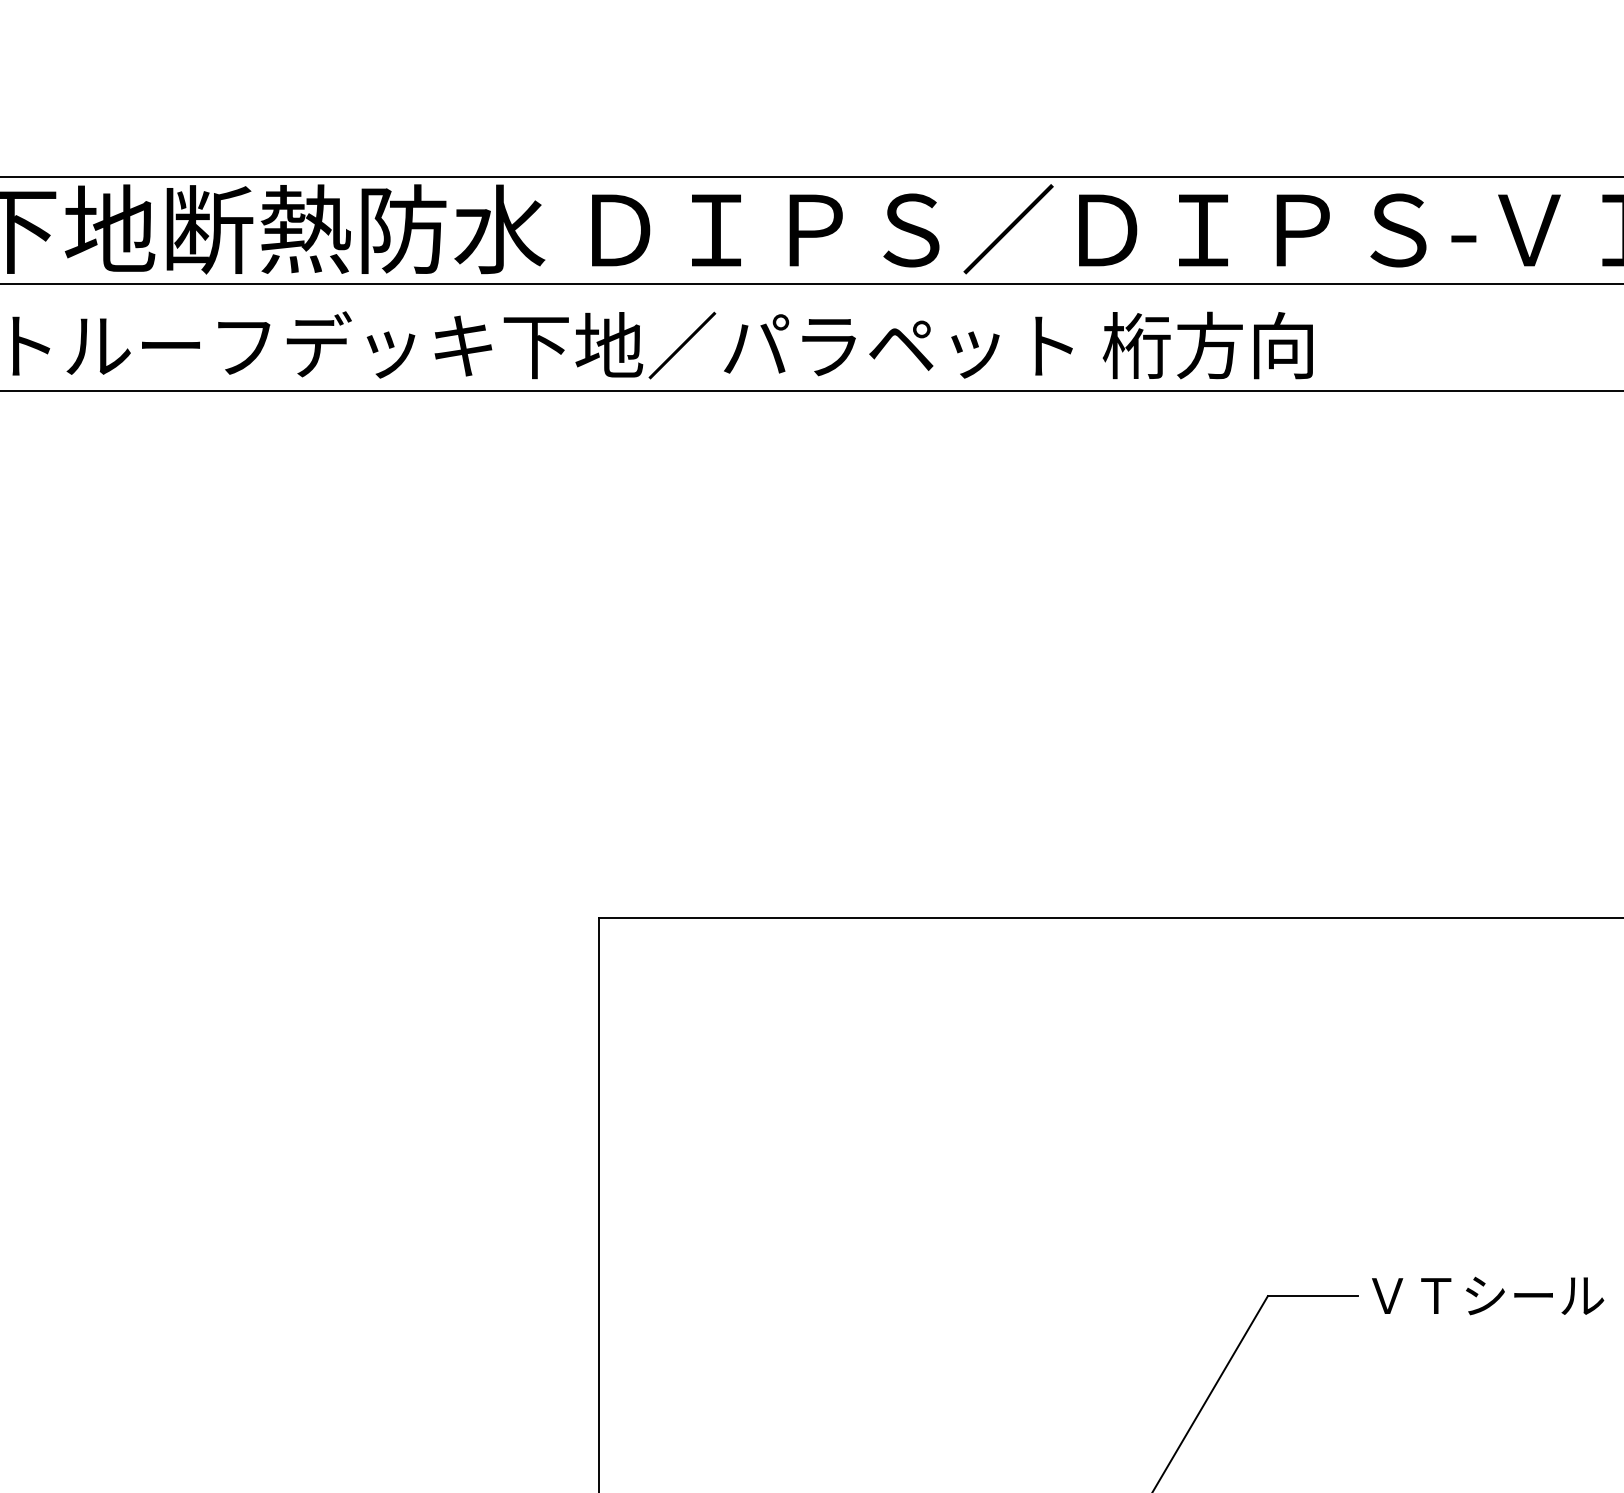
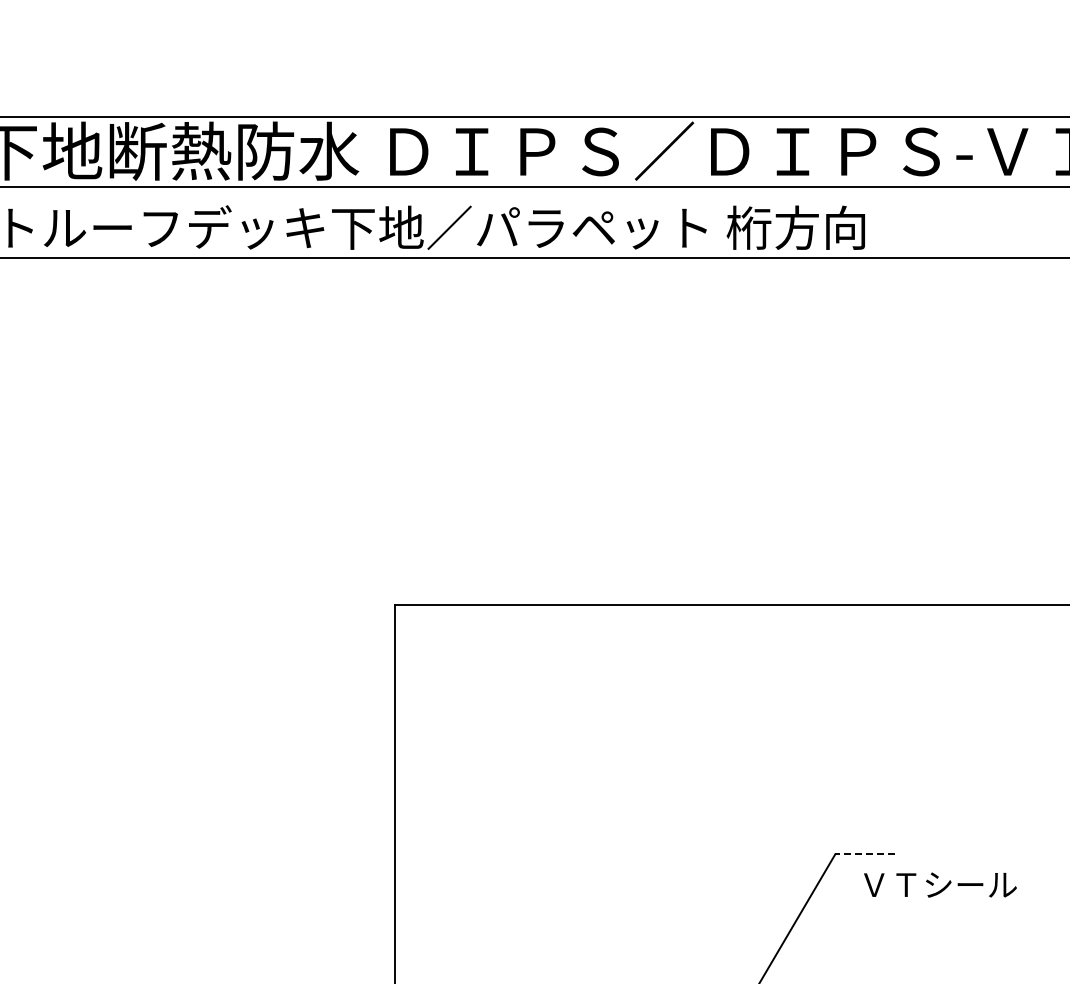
text: (1488, 1295) -> (940, 884), moved
line: (1313, 1296) -> (865, 854), solid -> dashed

